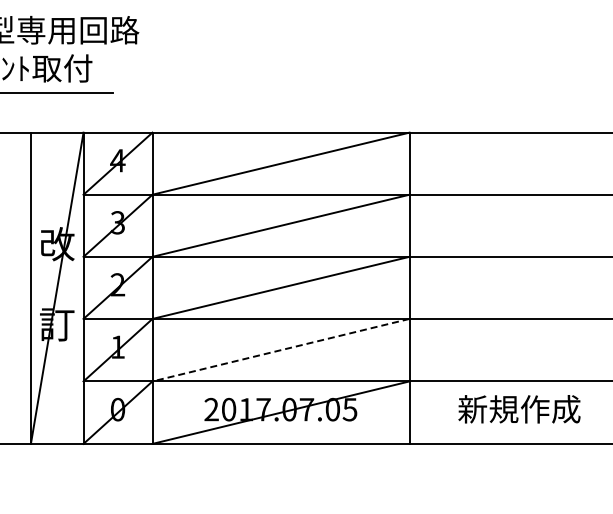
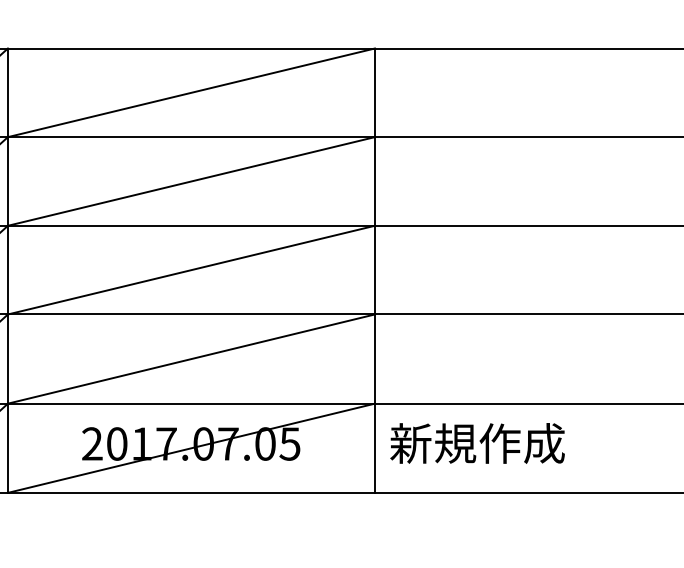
line: (280, 350) -> (190, 359), dashed -> solid
text: (519, 409) -> (477, 443), moved

